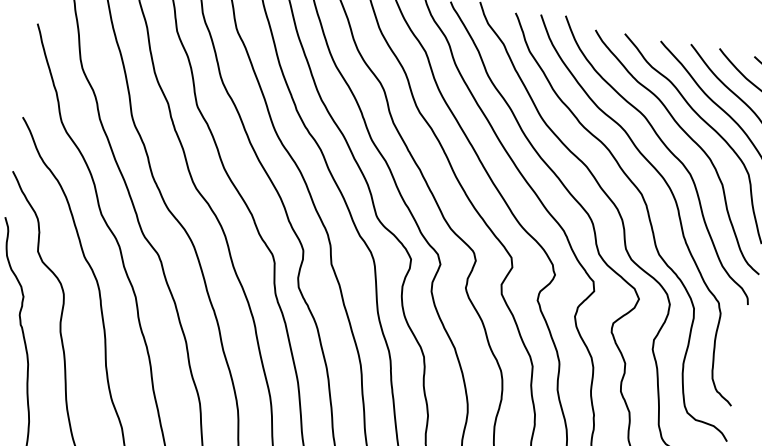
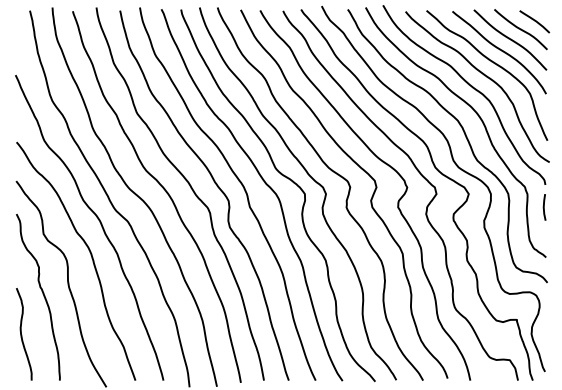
curve: (741, 336) -> (544, 207), added

